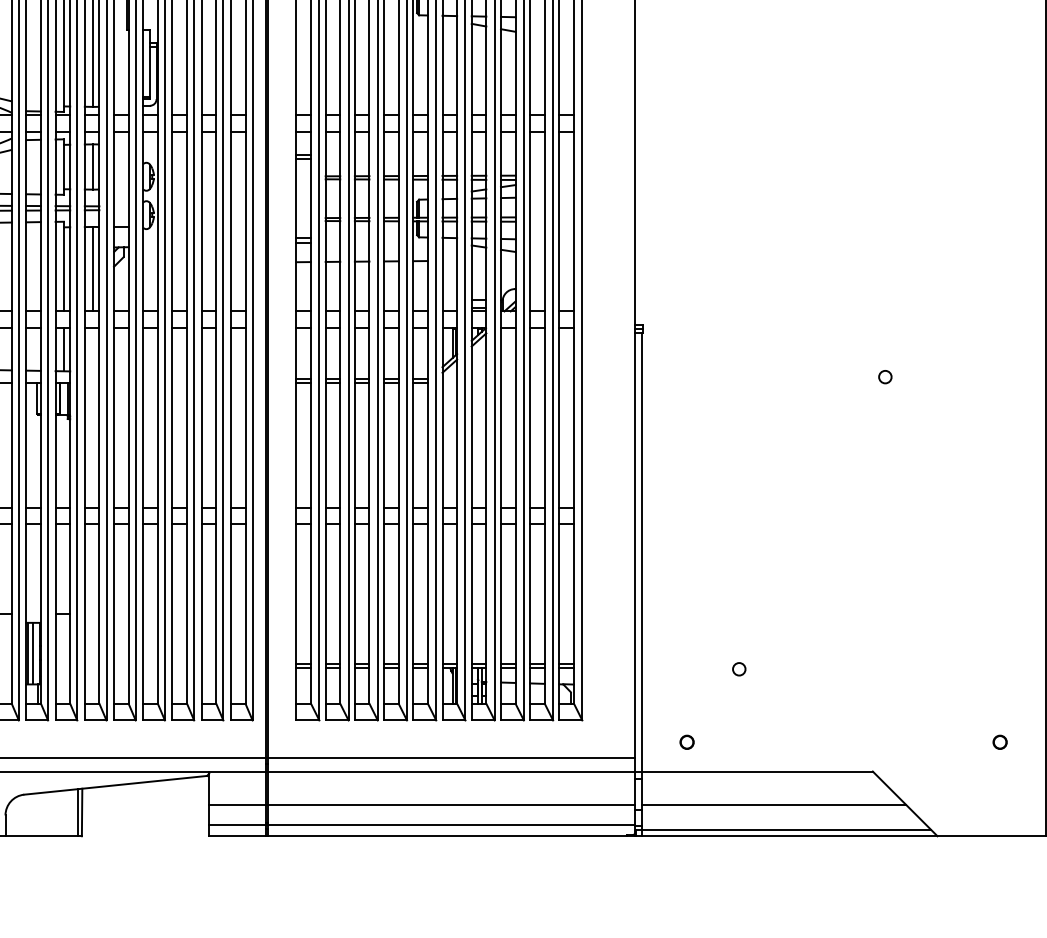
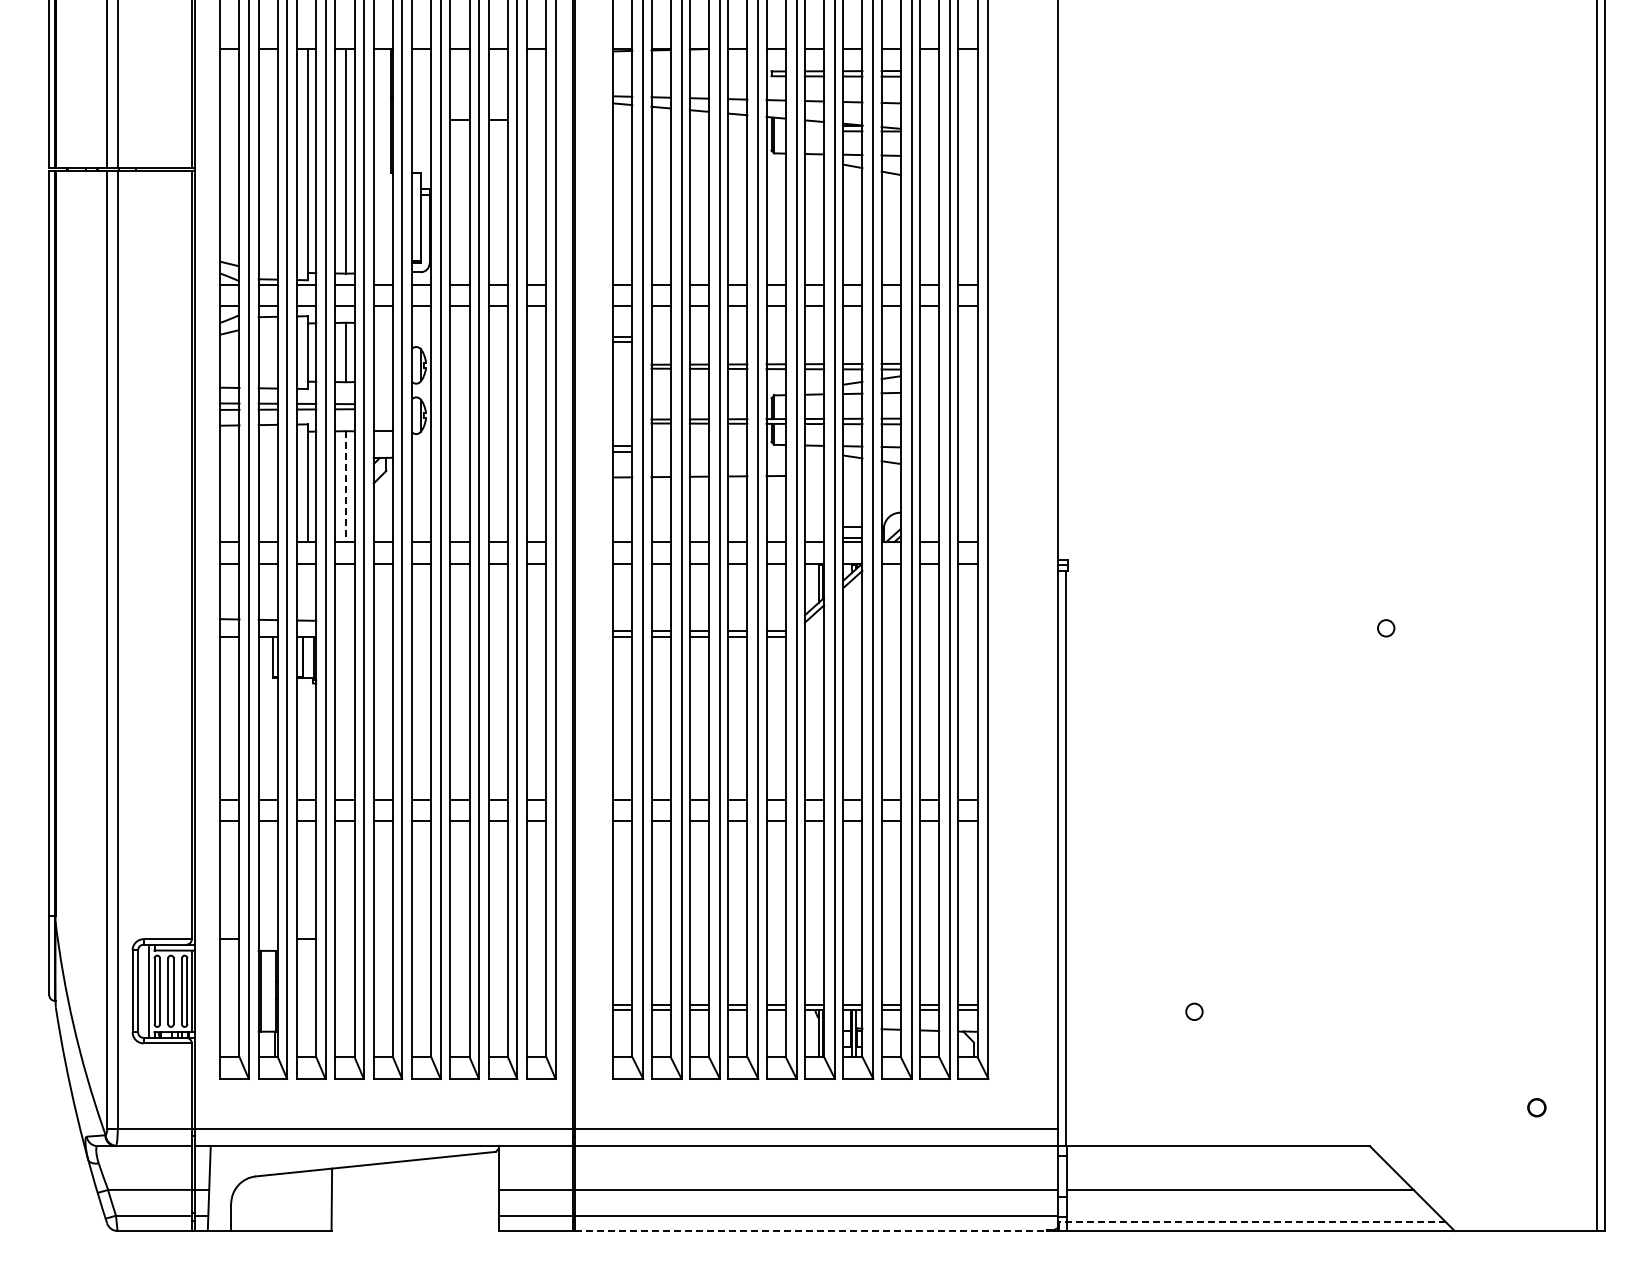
line: (92, 269) -> (345, 487), solid -> dashed
line: (63, 349) -> (307, 591), removed
line: (32, 653) -> (266, 990), removed
circle: (686, 742) -> (1125, 1107), removed
line: (78, 813) -> (326, 1200), removed
line: (783, 829) -> (1252, 1222), solid -> dashed
line: (446, 836) -> (810, 1231), solid -> dashed

